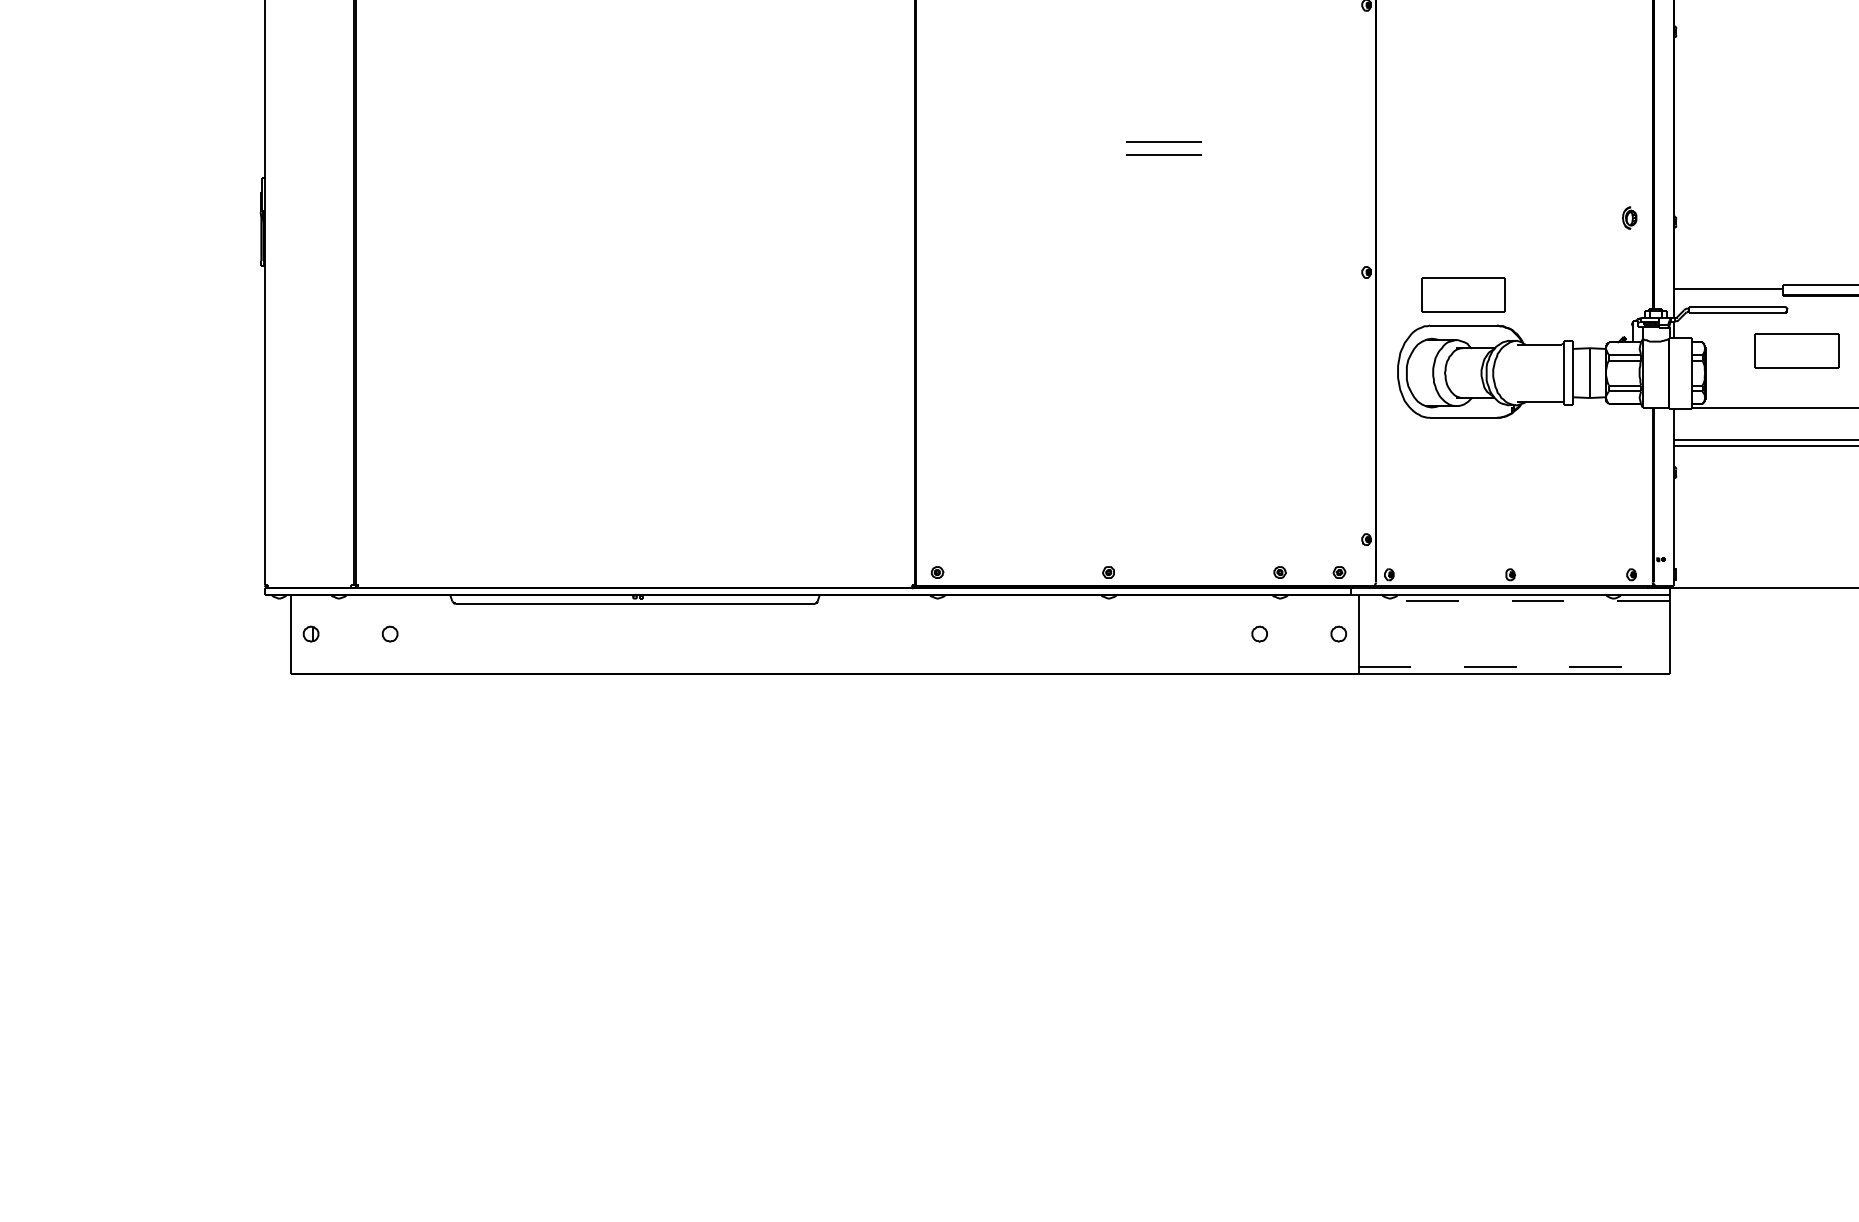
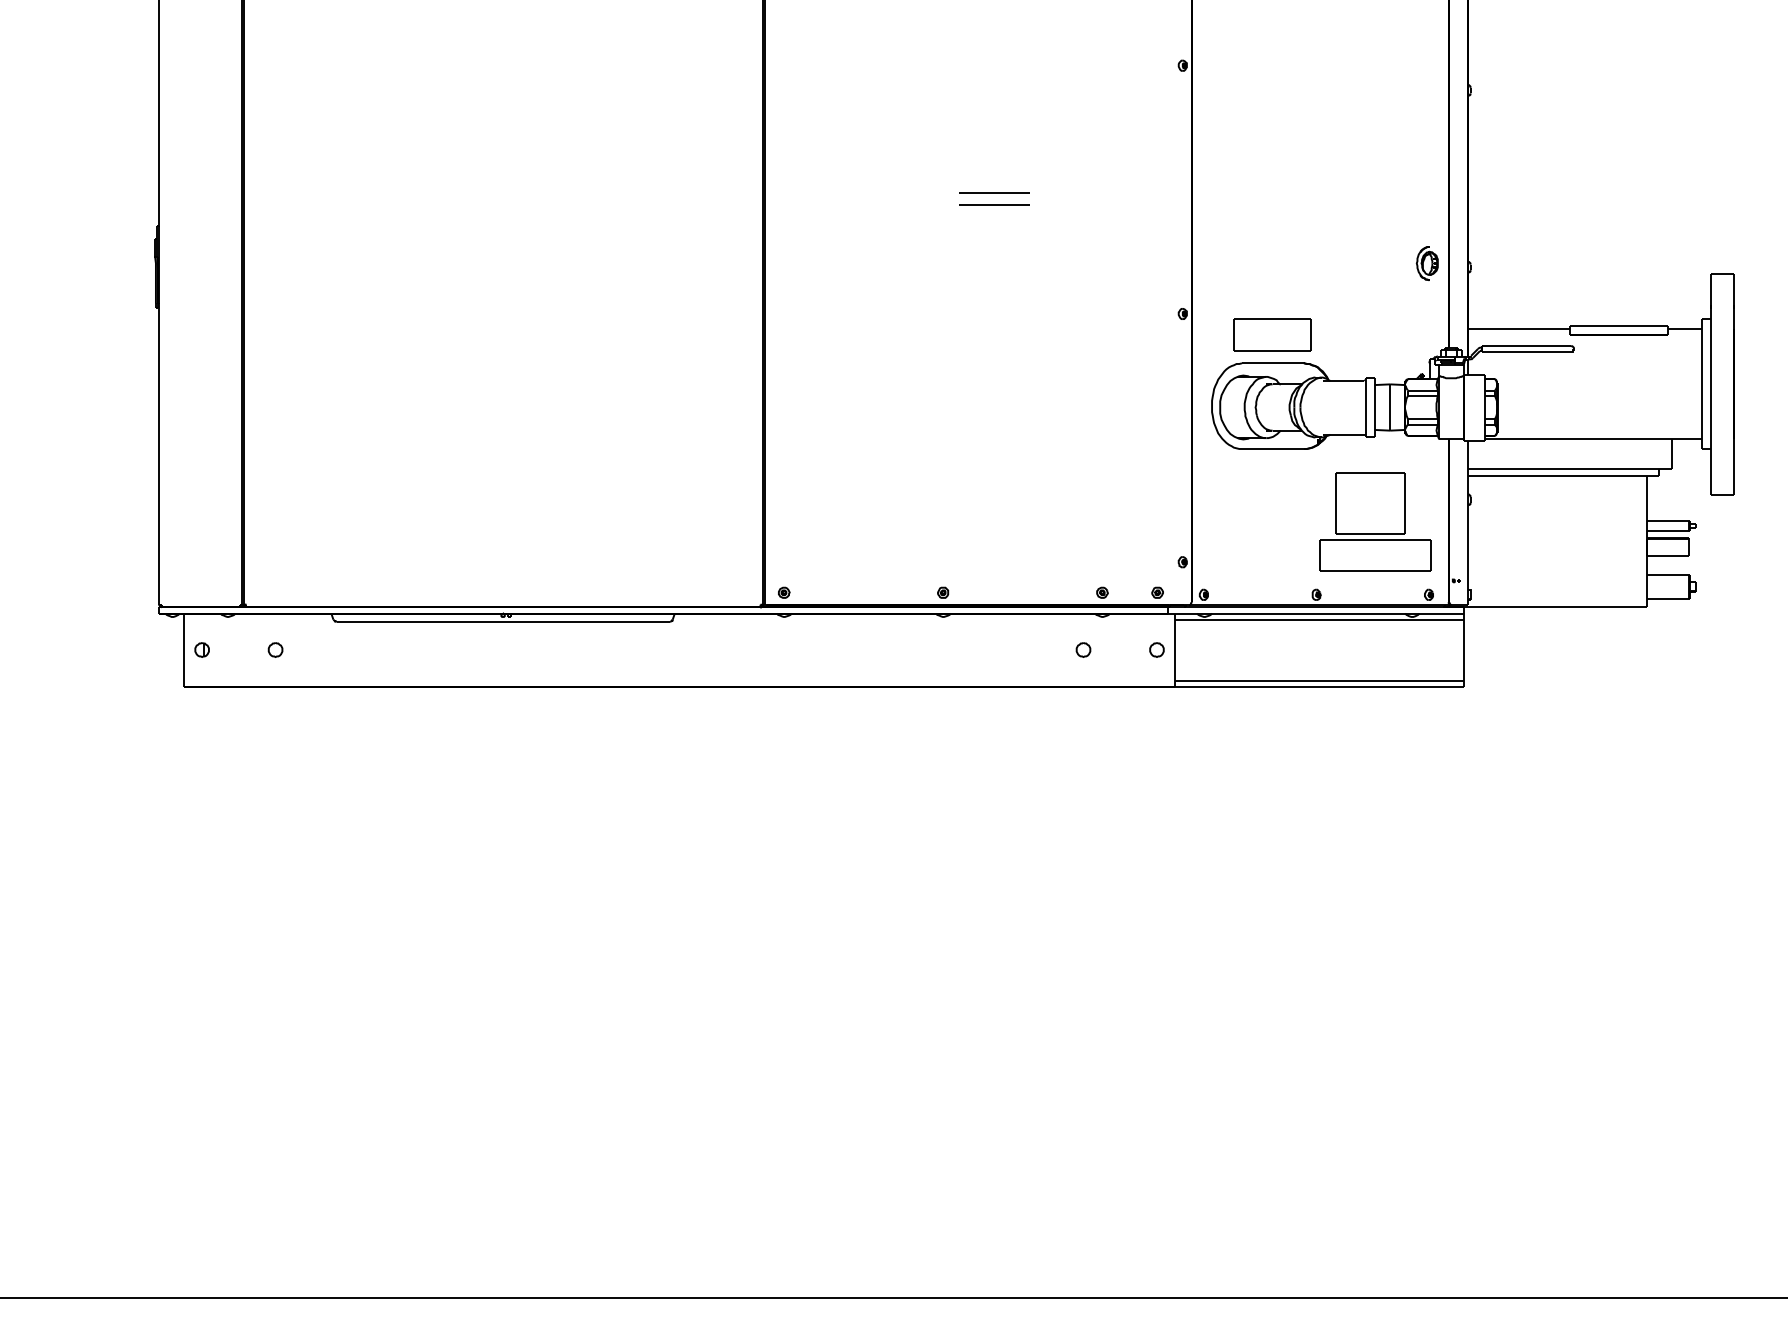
part: (1628, 218) -> (1426, 263), size x1.67
part: (1796, 350) -> (1582, 386), removed
part: (1573, 495) -> (1375, 521), added
line: (1513, 601) -> (1319, 619), dashed -> solid
line: (1513, 666) -> (1319, 680), dashed -> solid

